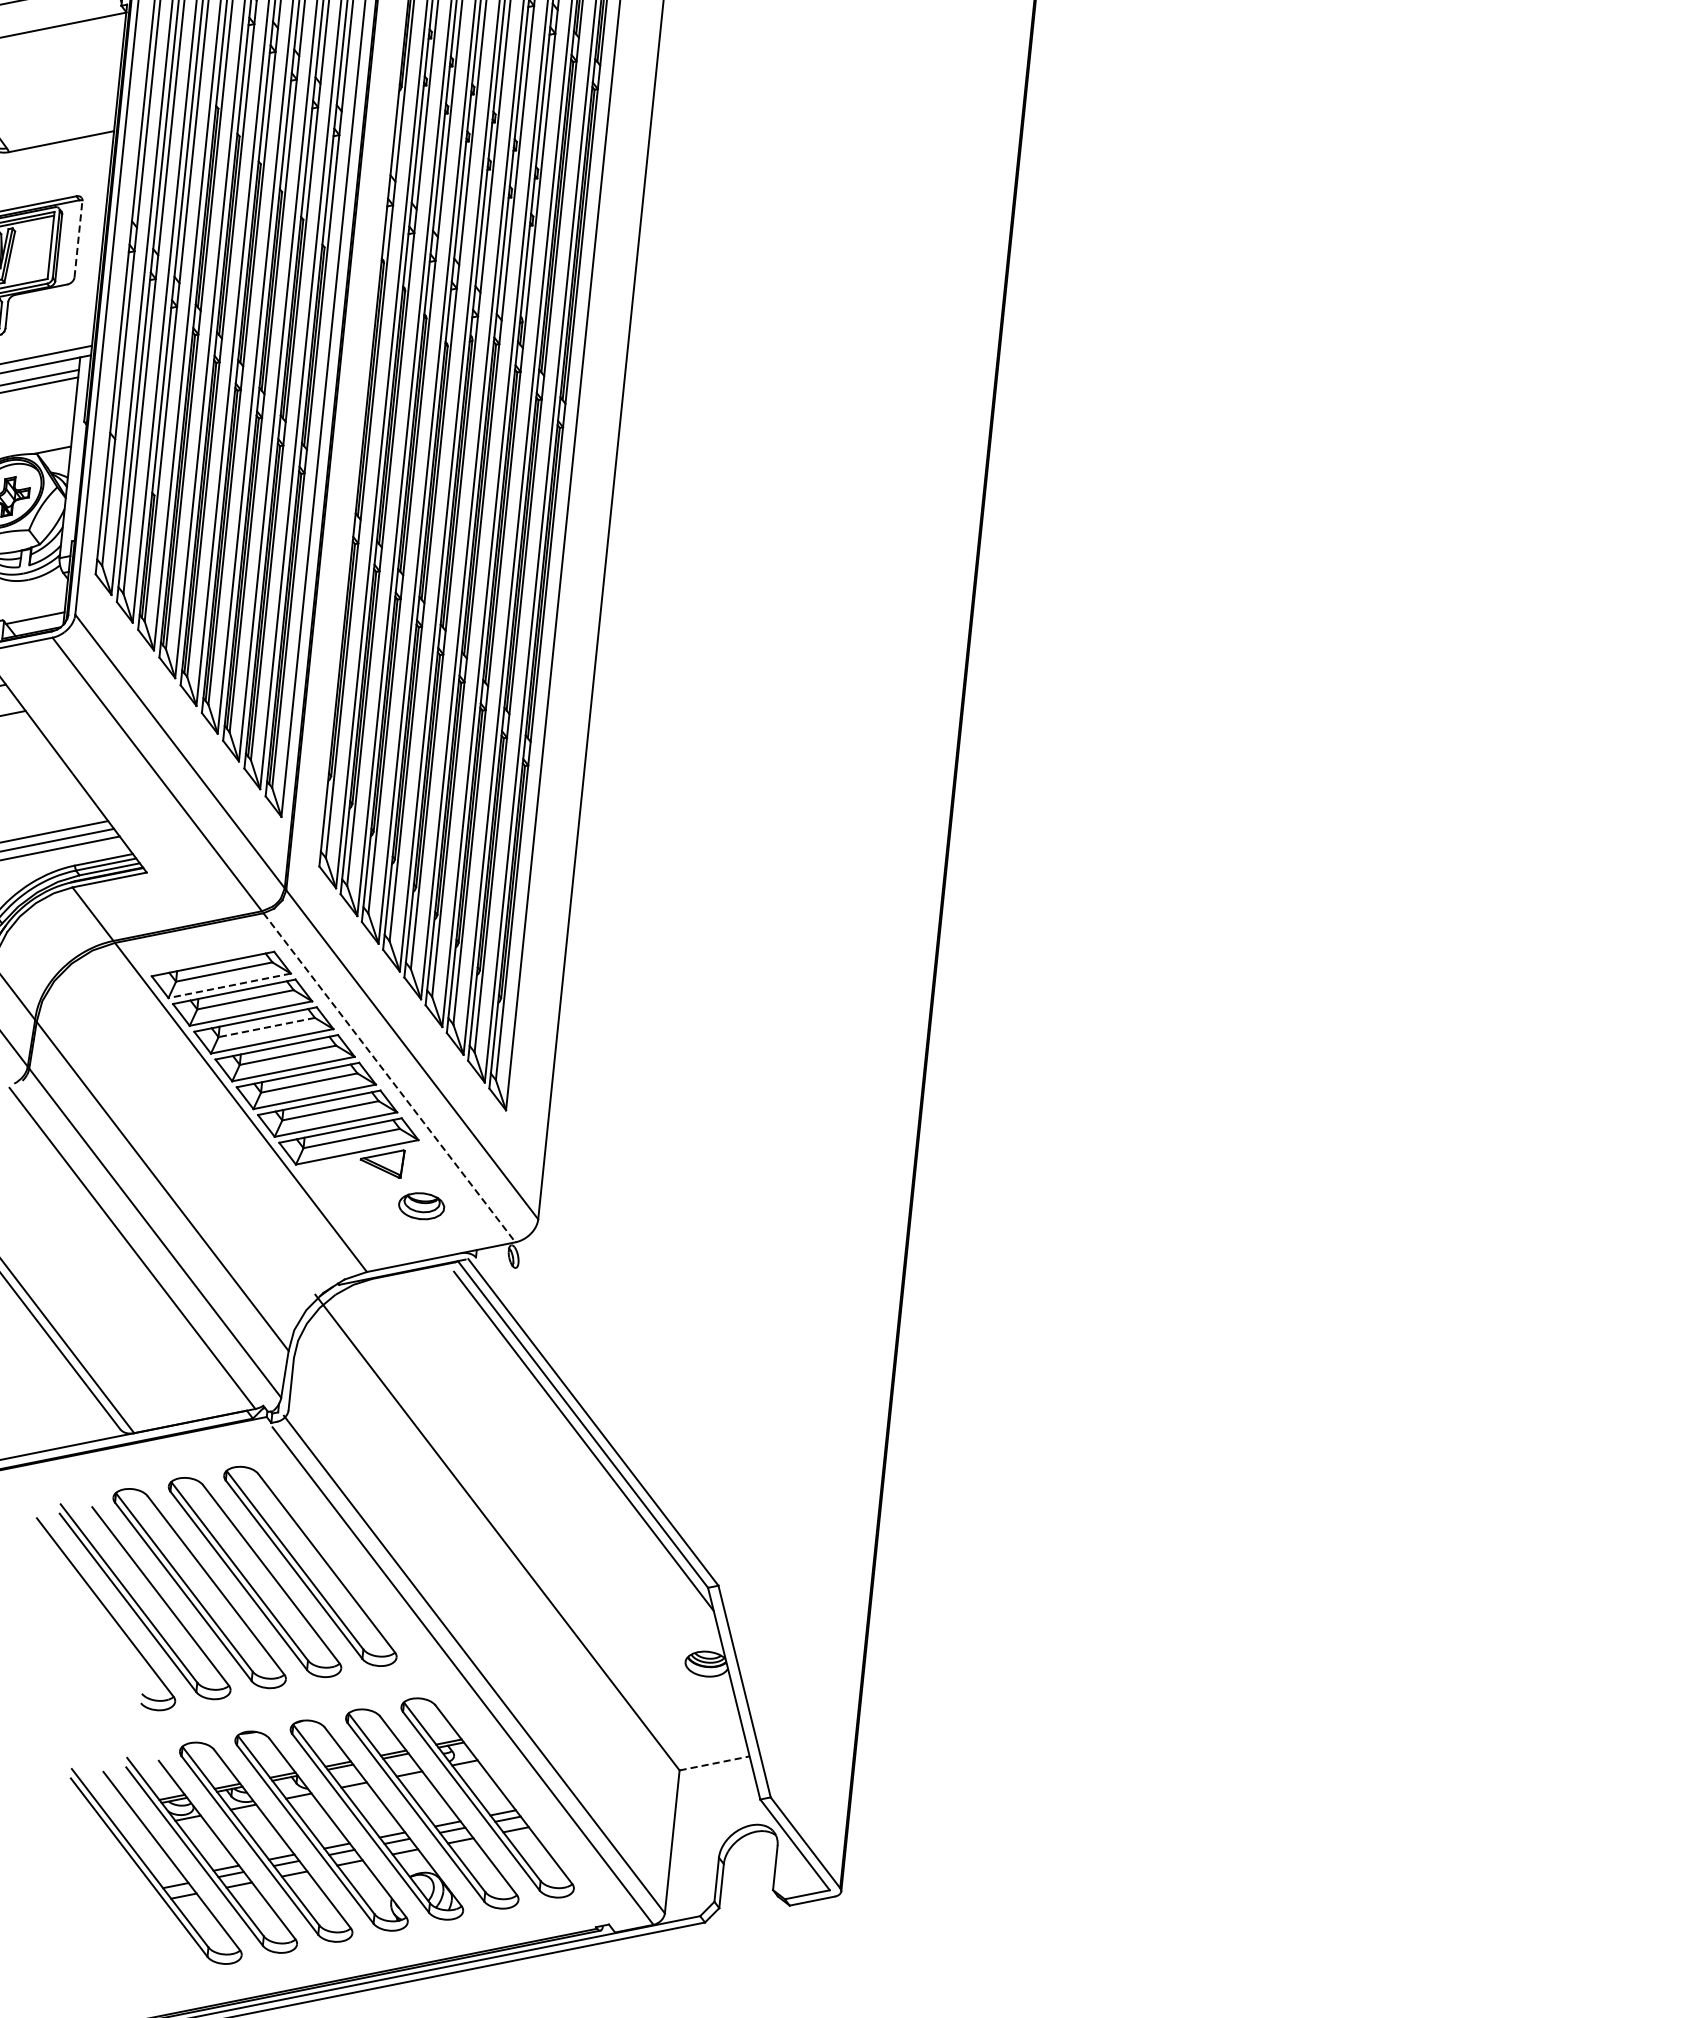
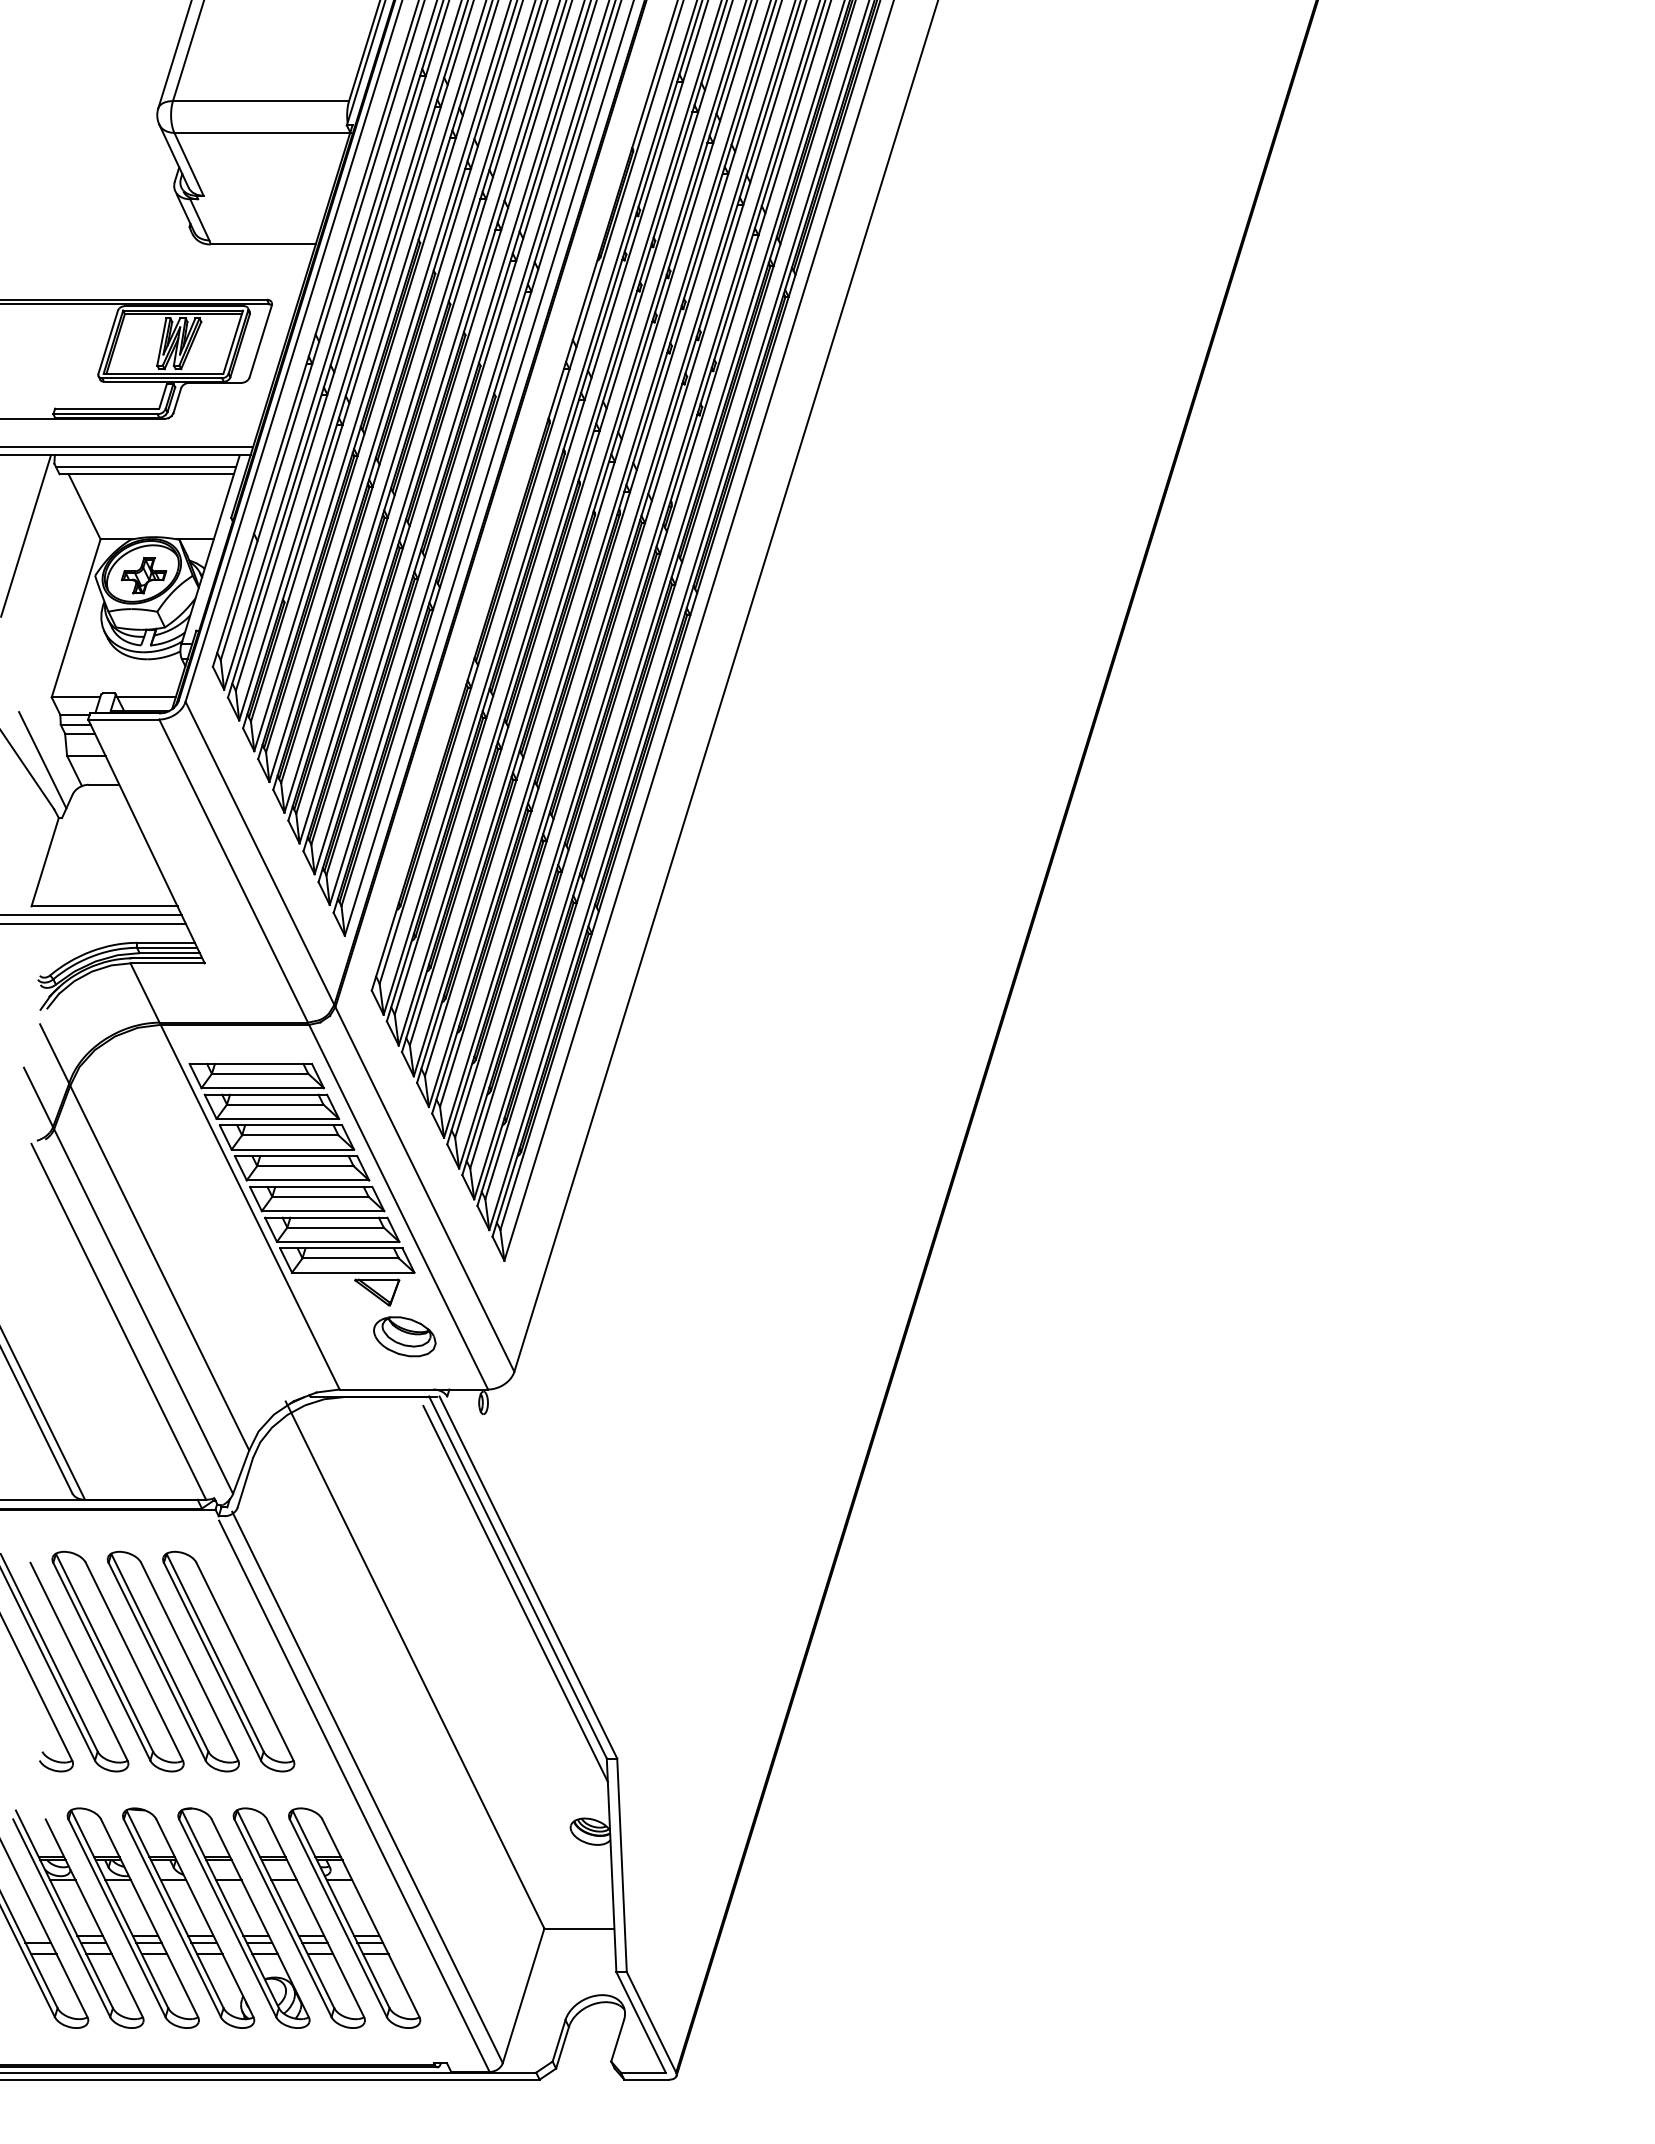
line: (78, 239) -> (260, 341), dashed -> solid
line: (229, 986) -> (262, 1088), dashed -> solid
line: (266, 1027) -> (289, 1135), dashed -> solid
line: (389, 1078) -> (398, 1207), dashed -> solid
part: (421, 1205) -> (404, 1336), size x1.43
line: (714, 1763) -> (579, 1928), dashed -> solid

